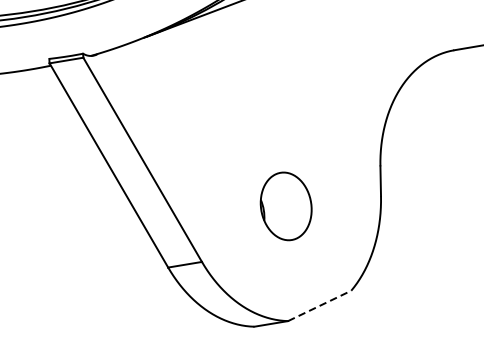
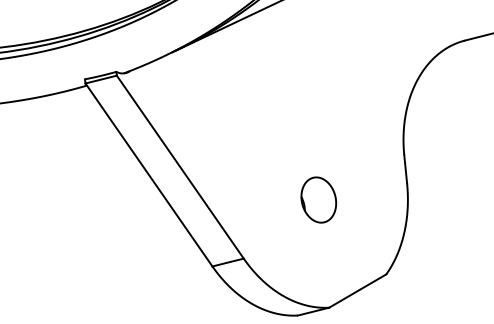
part: (285, 205) -> (318, 199), size x0.71
line: (320, 305) -> (358, 290), dashed -> solid

